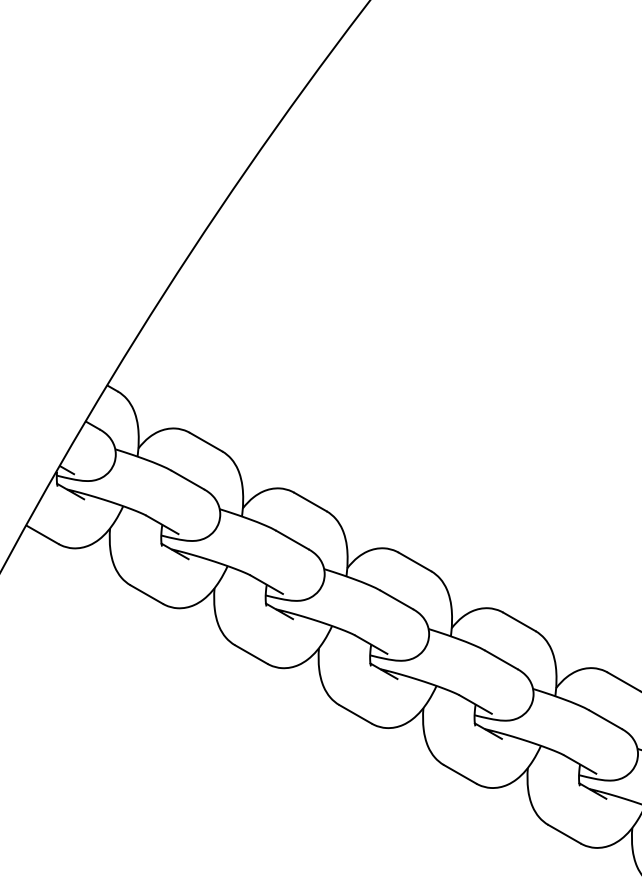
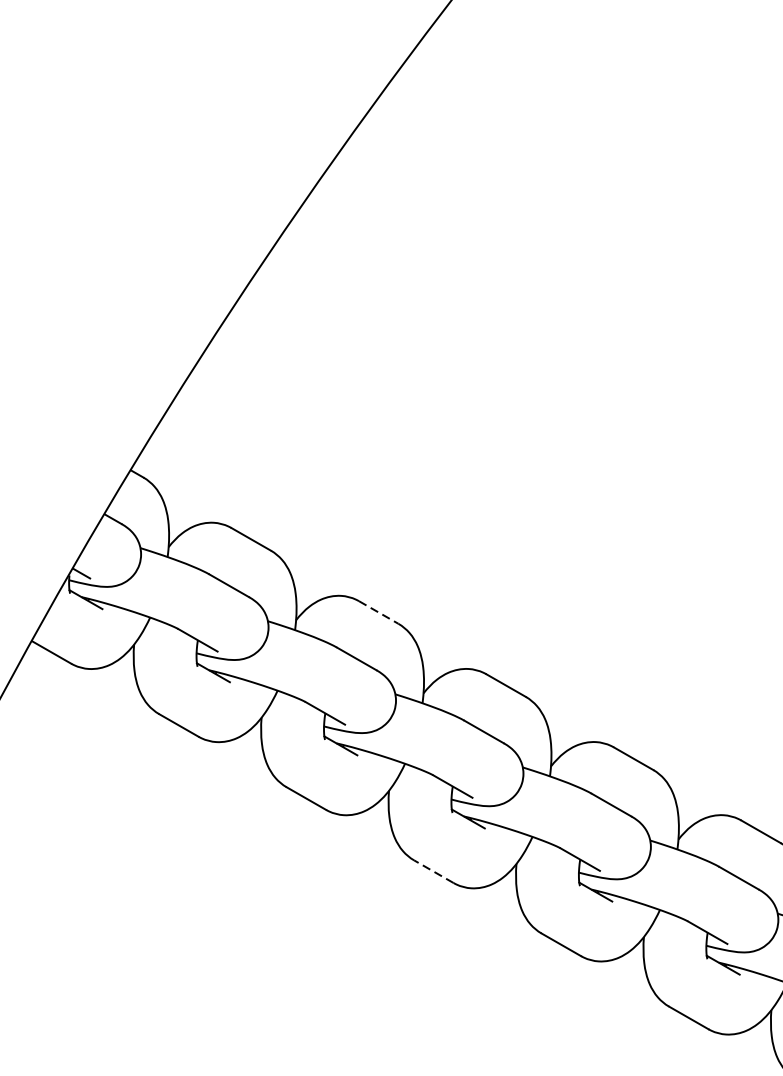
line: (310, 502) -> (378, 613), solid -> dashed
line: (355, 714) -> (433, 871), solid -> dashed

